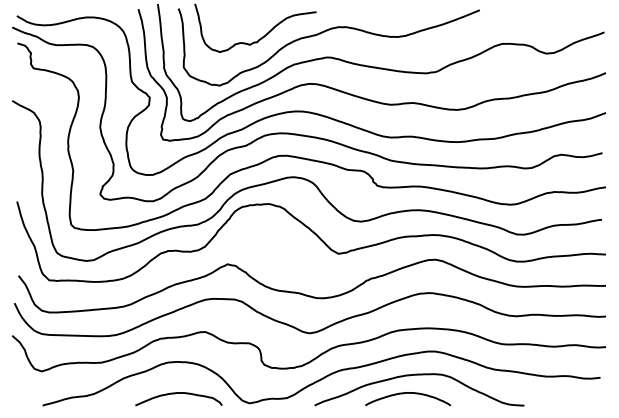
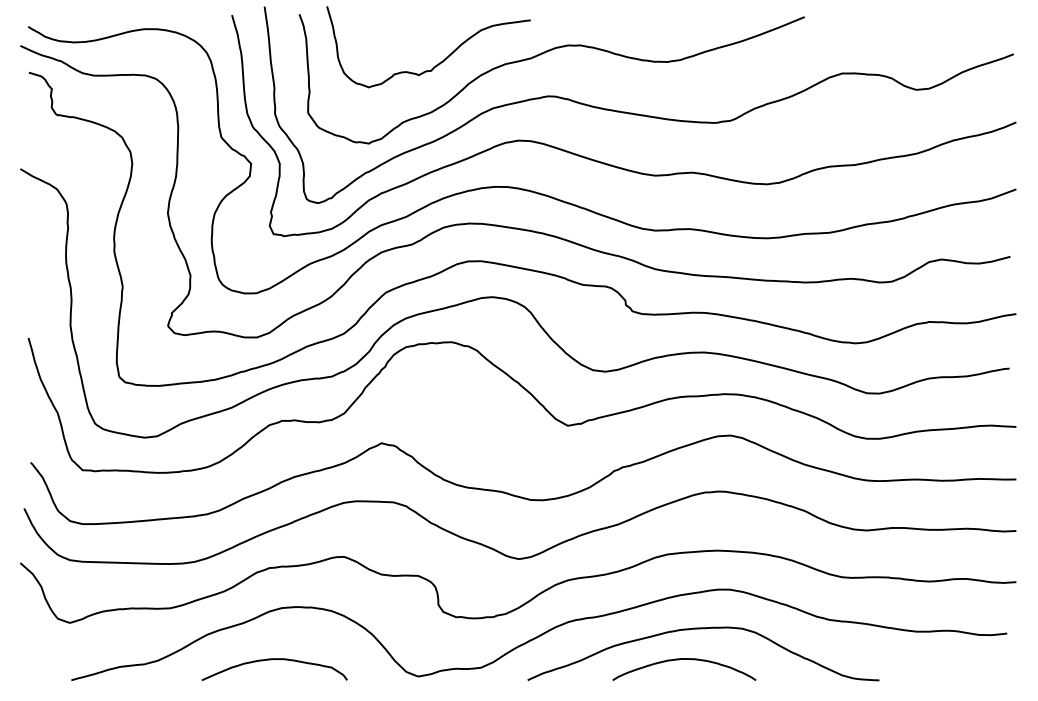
curve: (175, 394) -> (269, 661), moved

